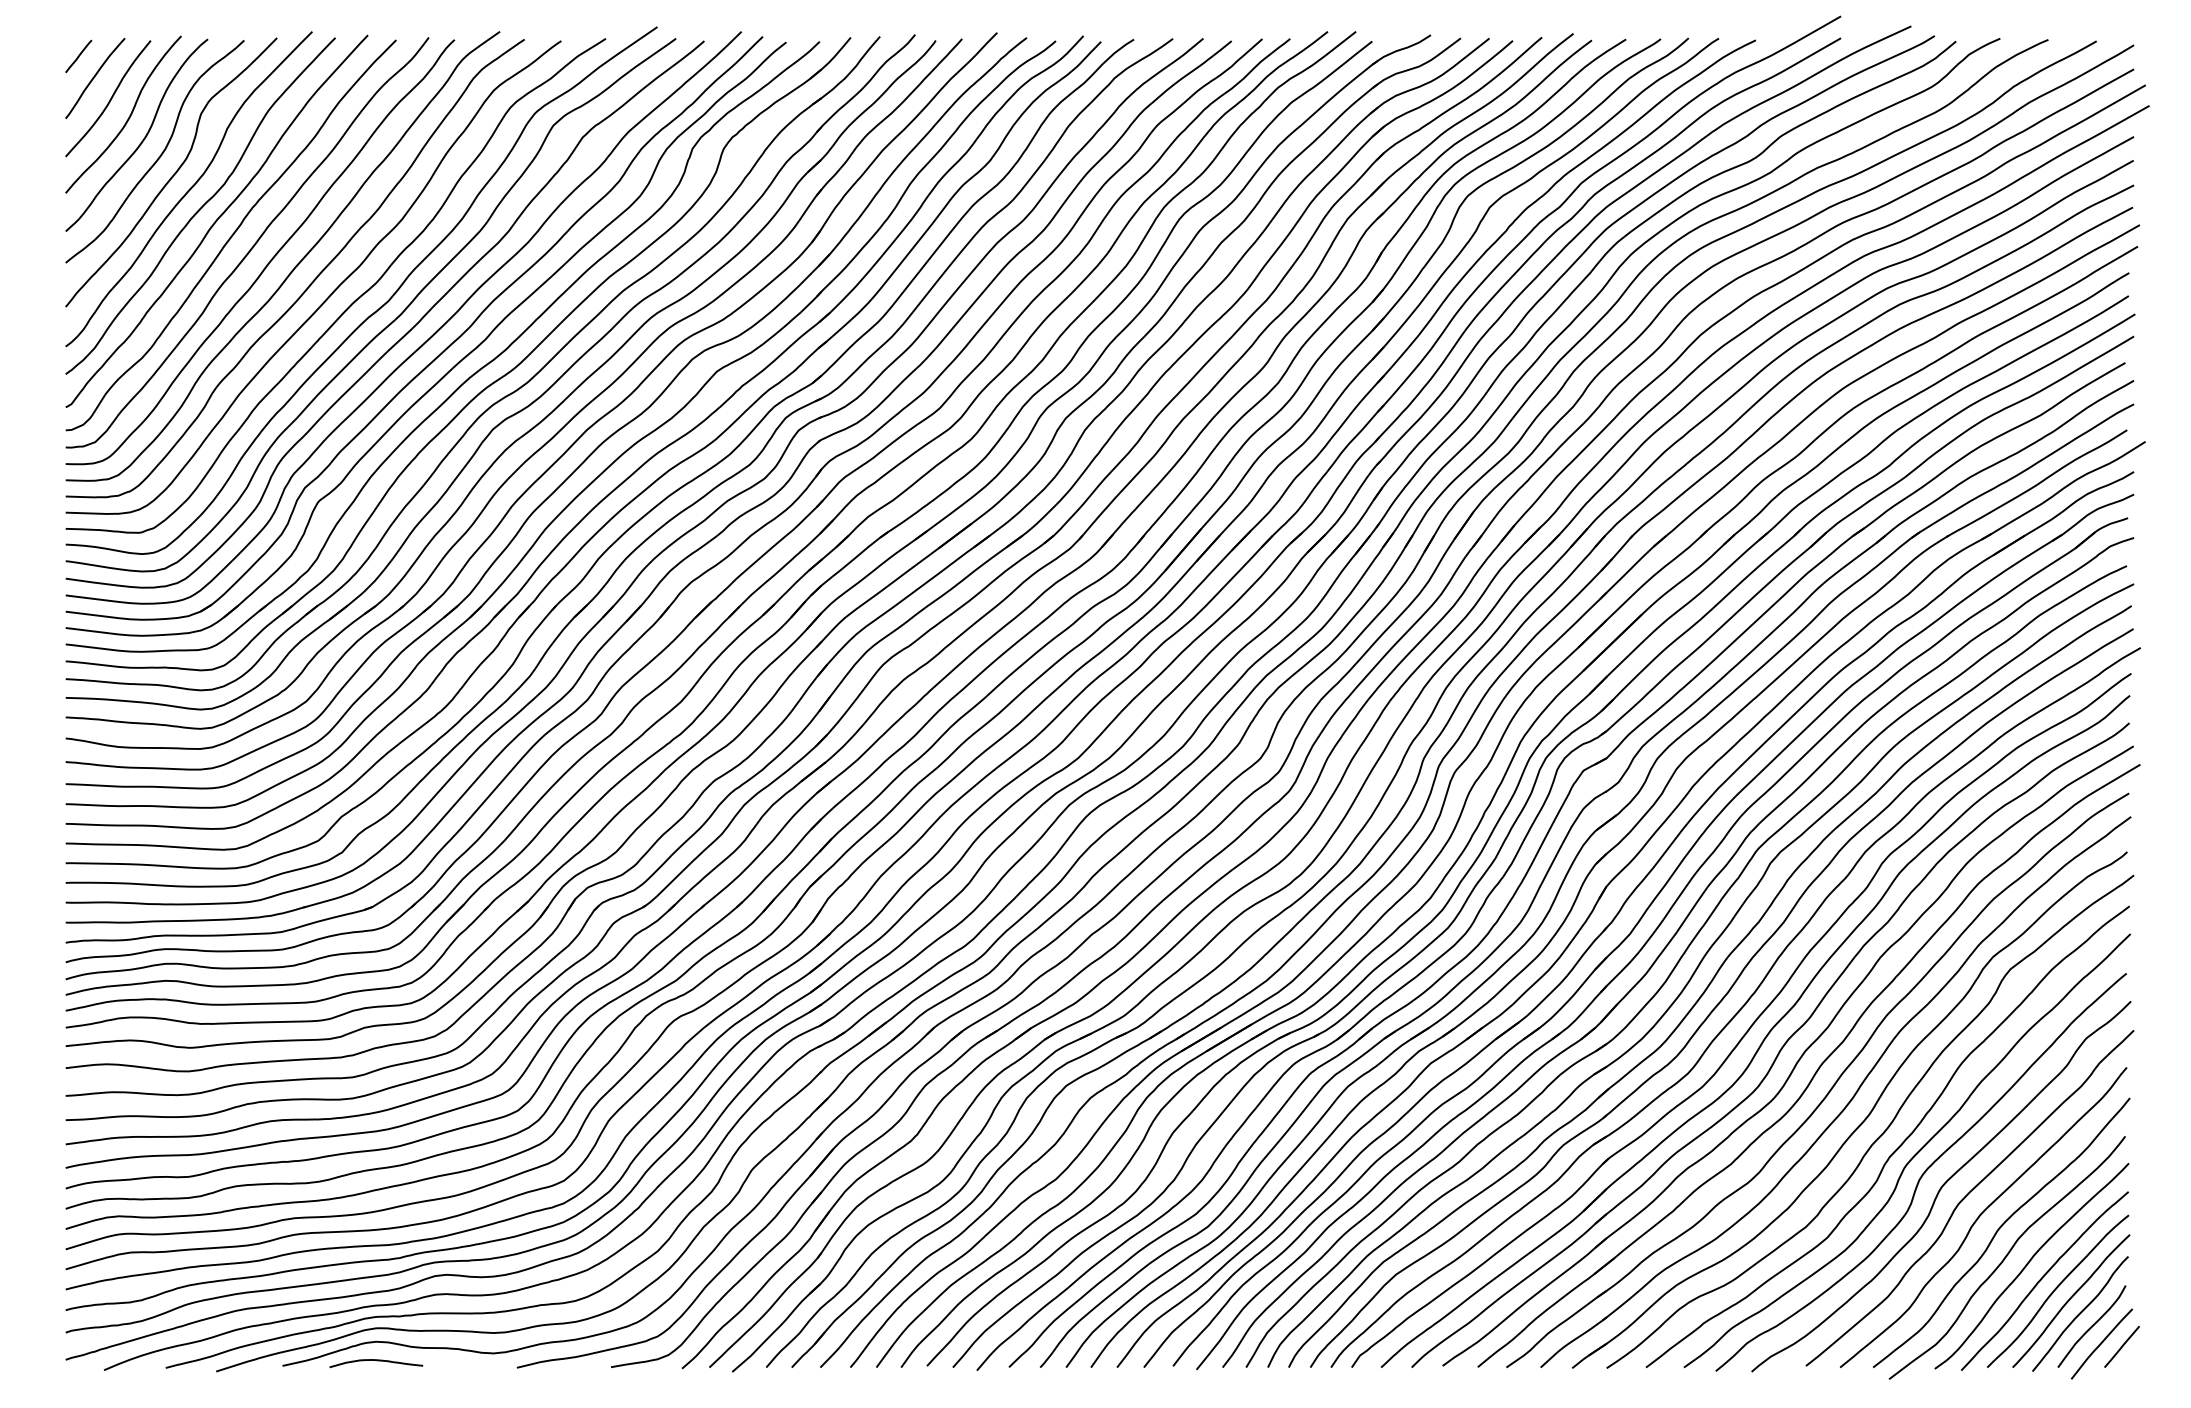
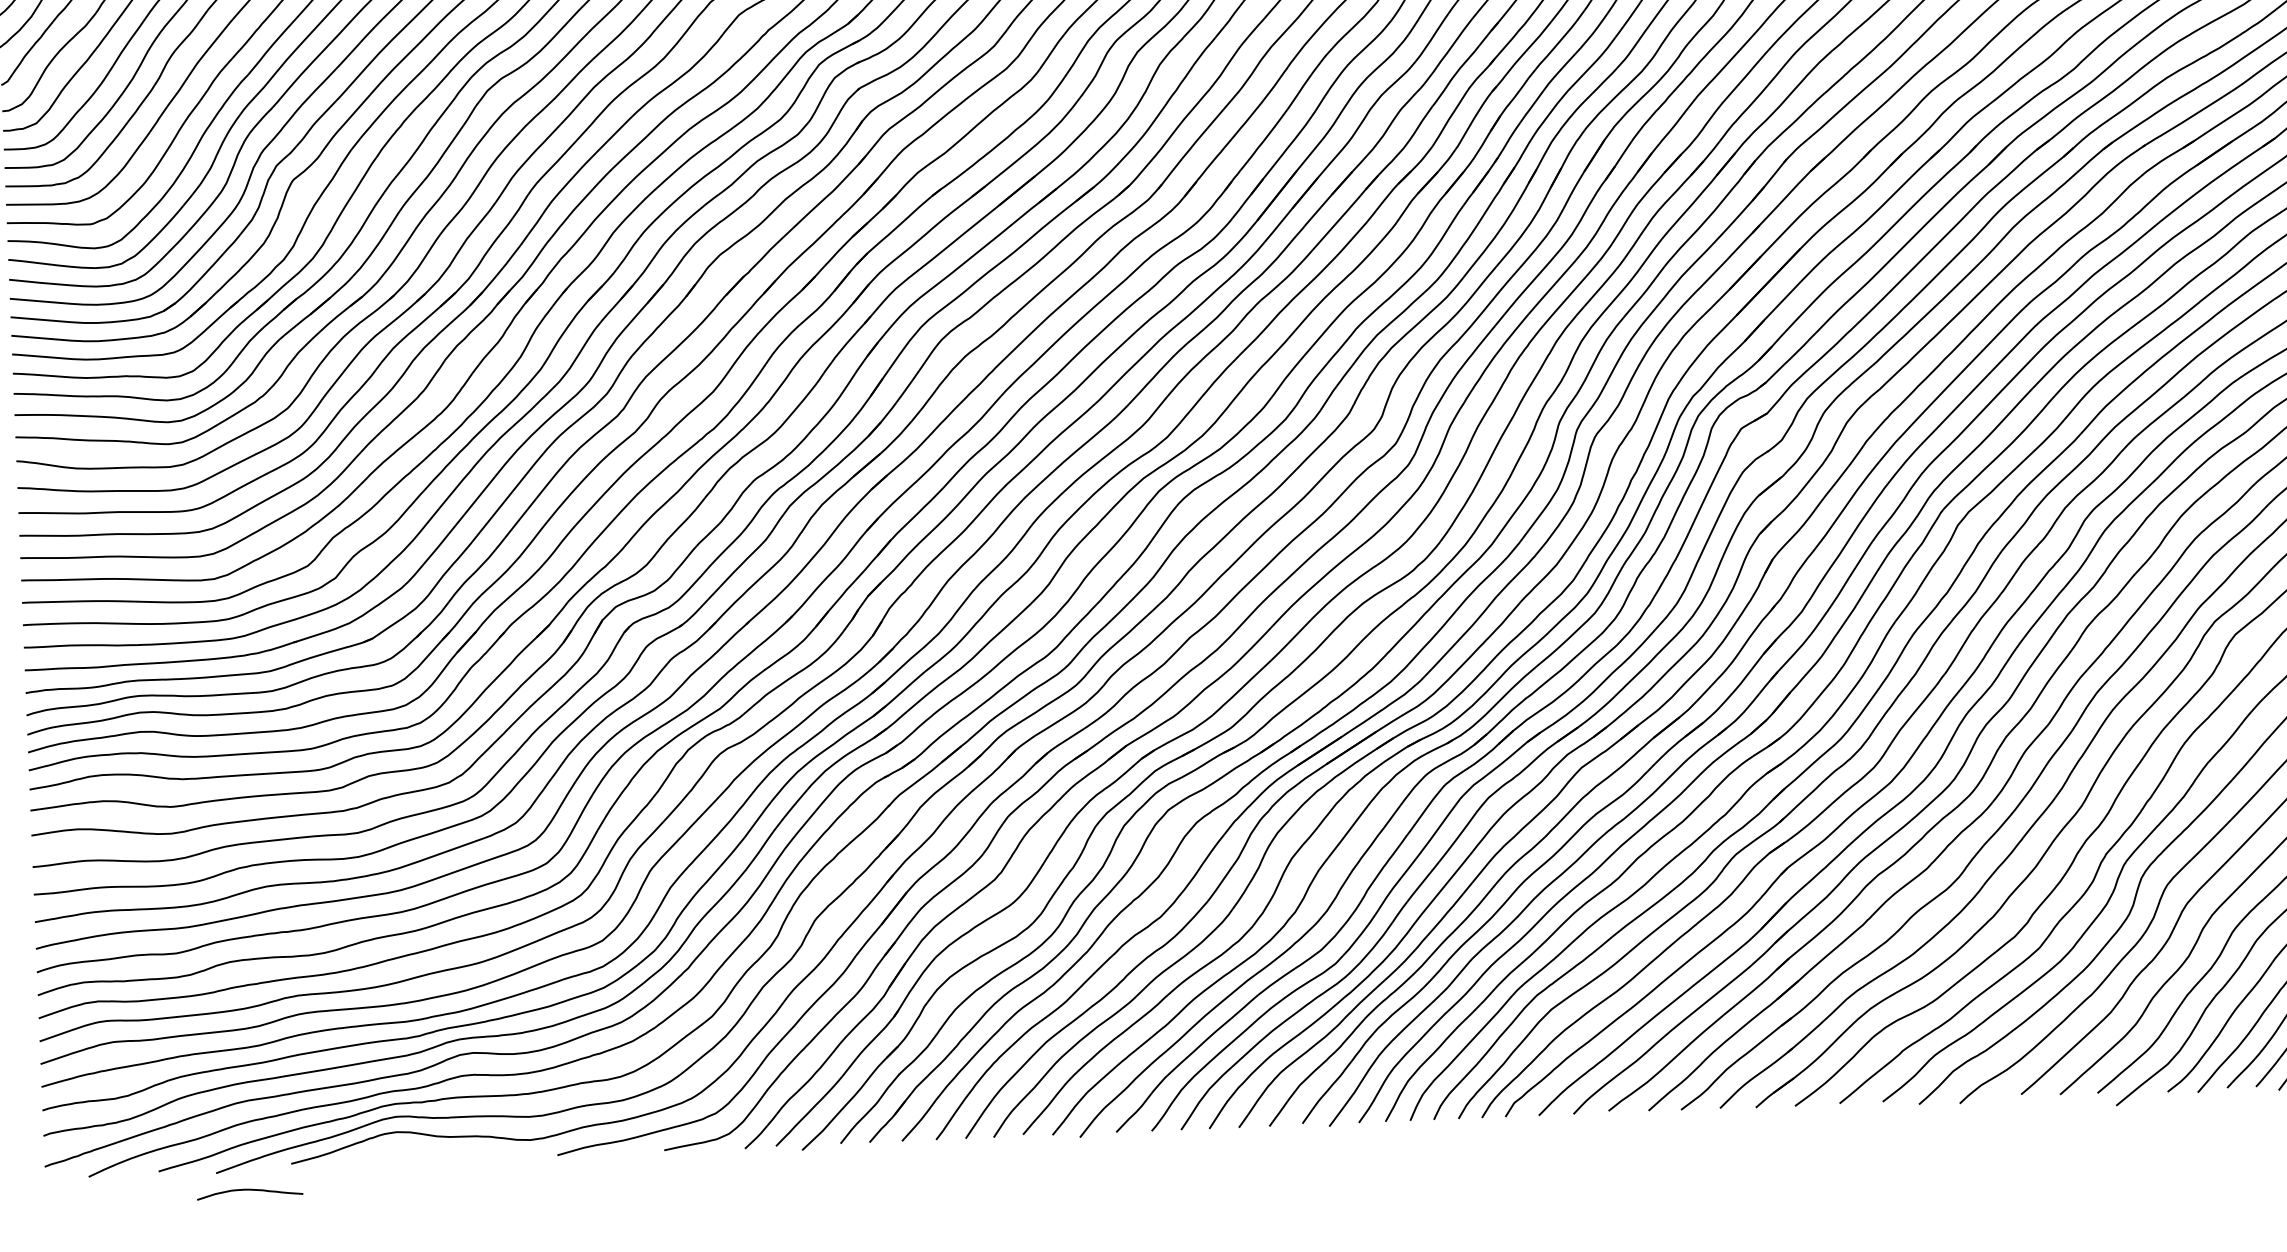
curve: (376, 1361) -> (250, 1191), moved

